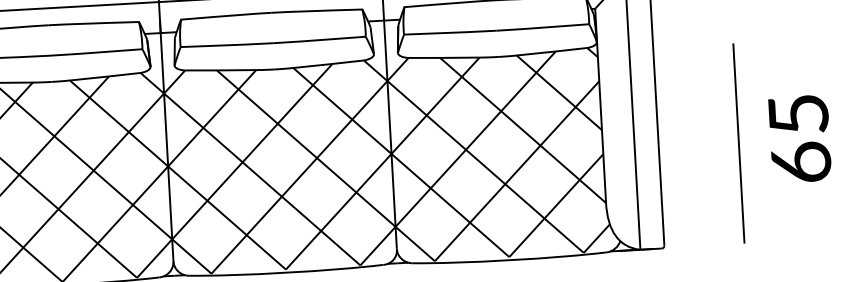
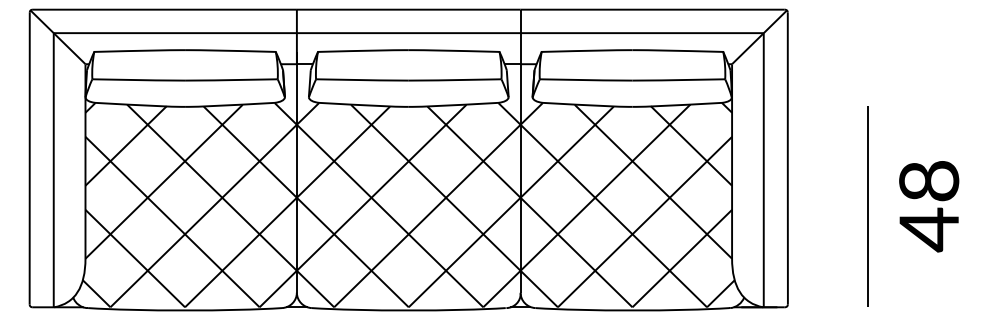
text: (800, 139) -> (929, 206), 65 -> 48

